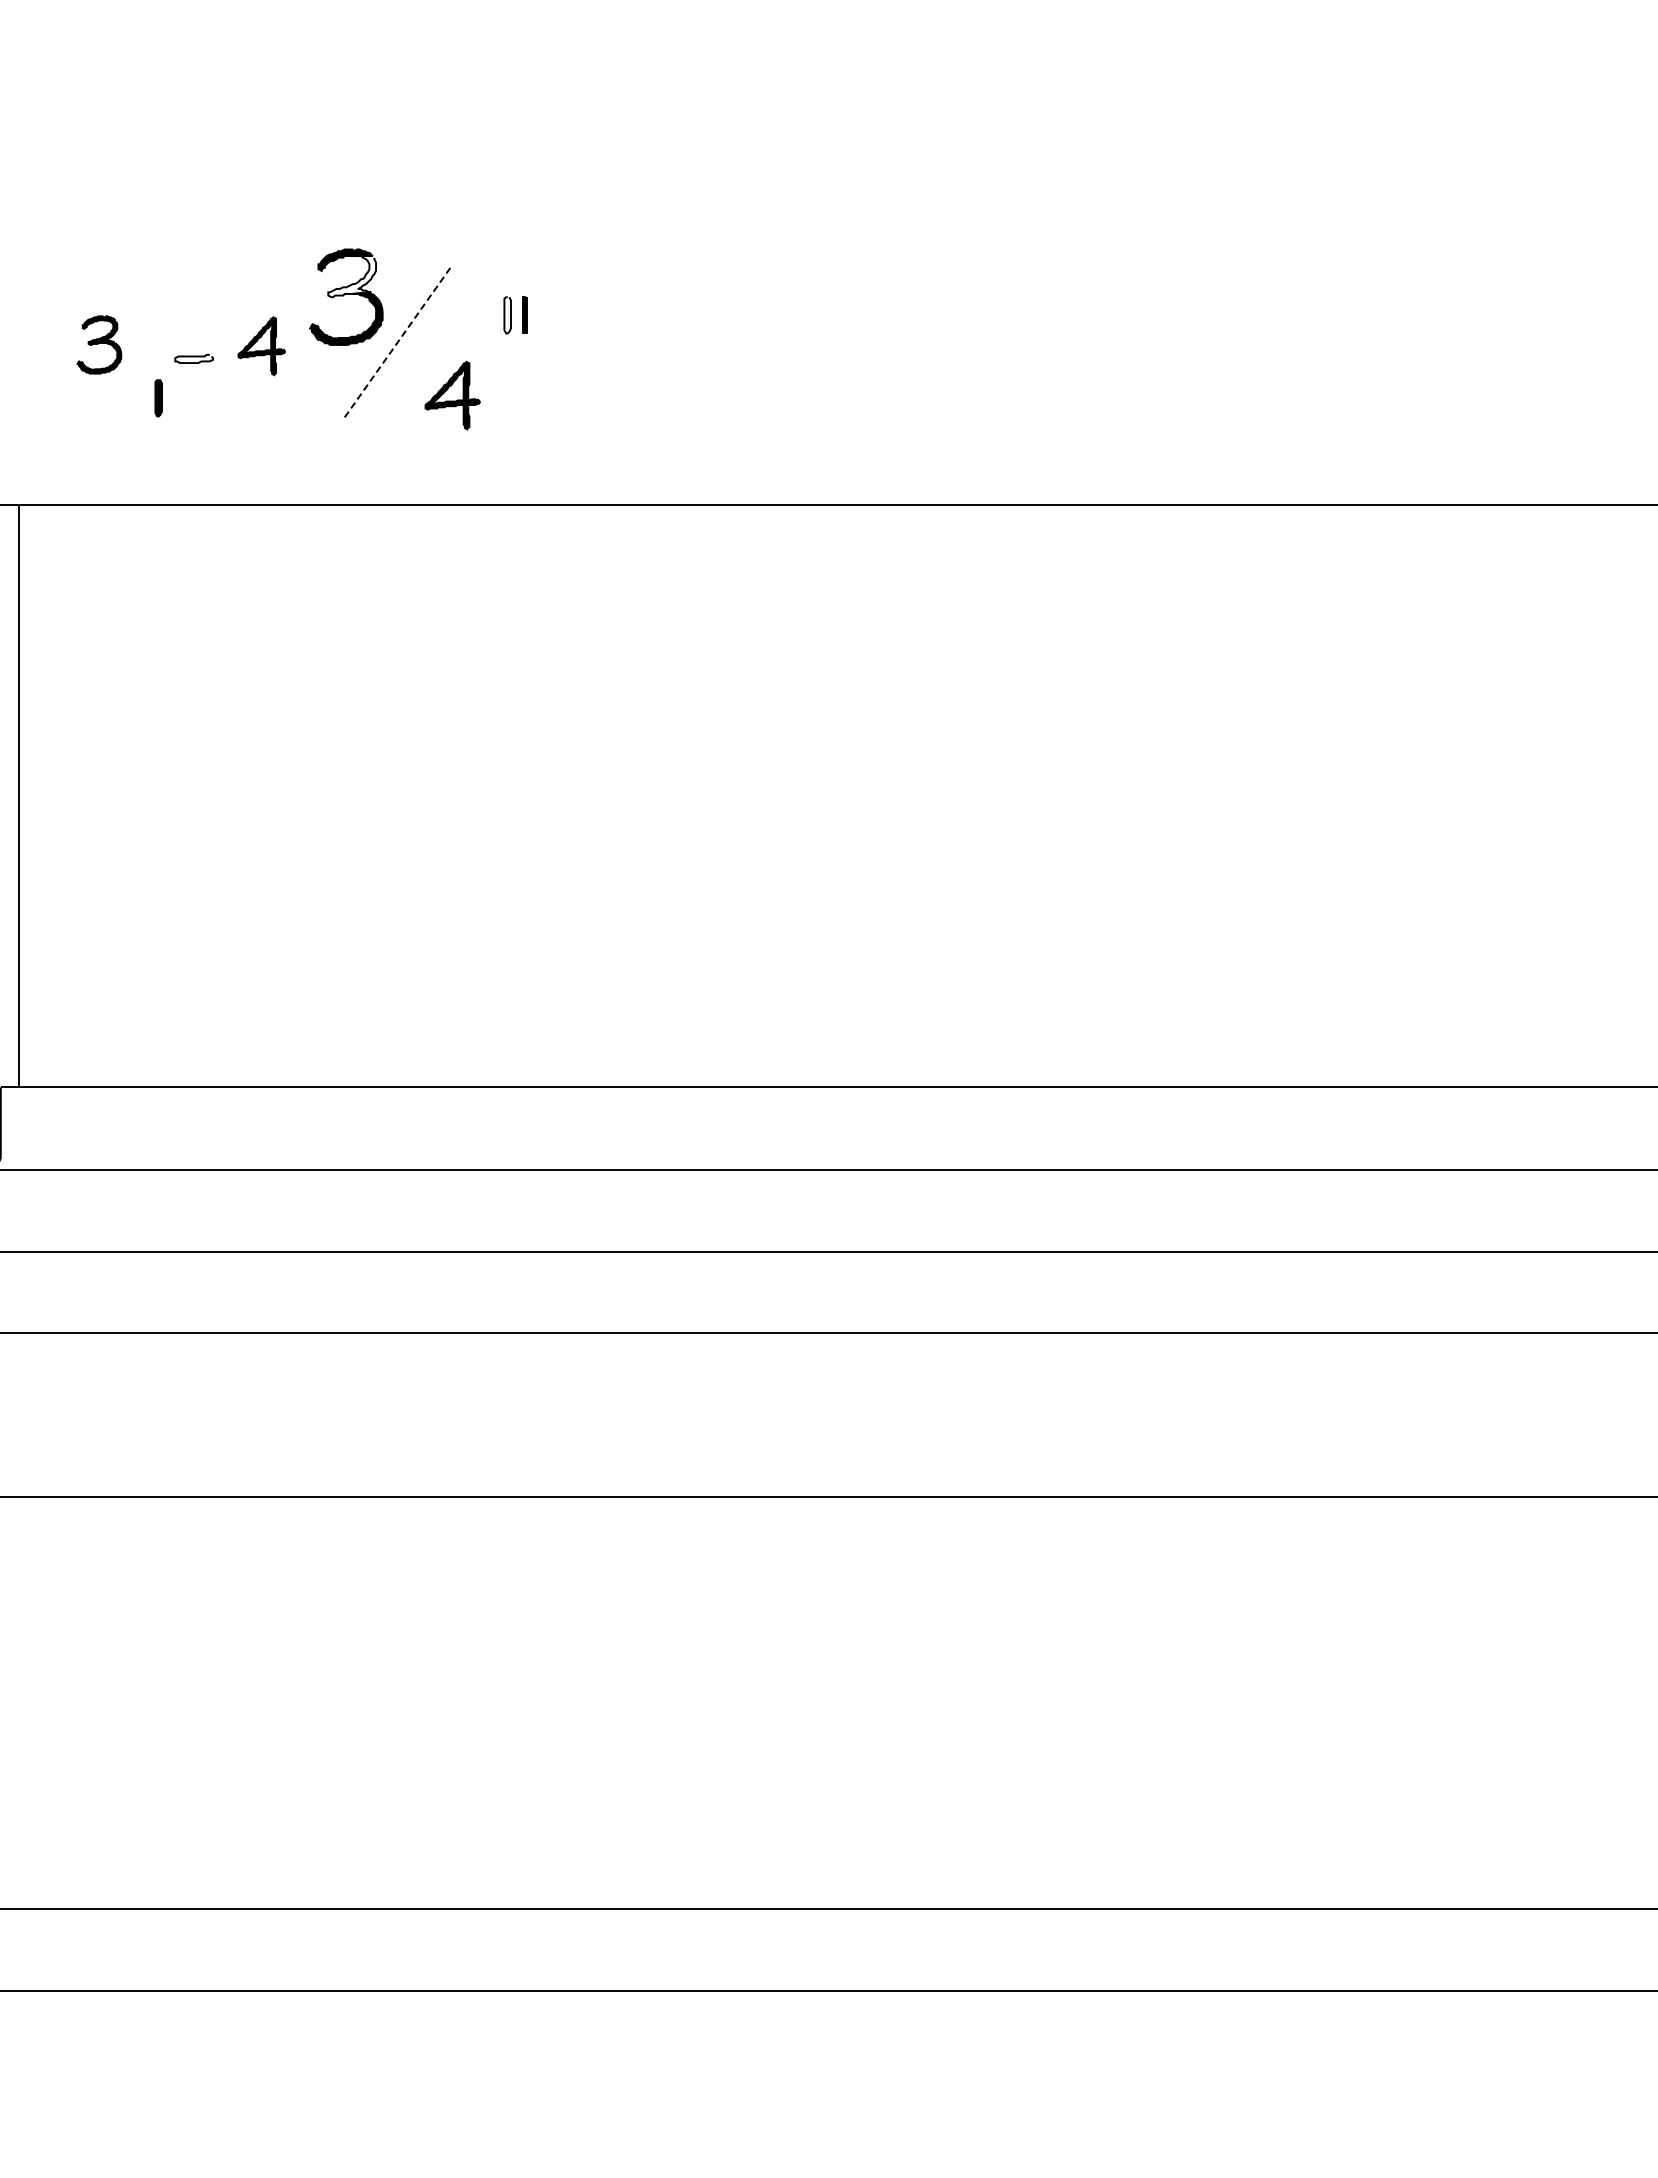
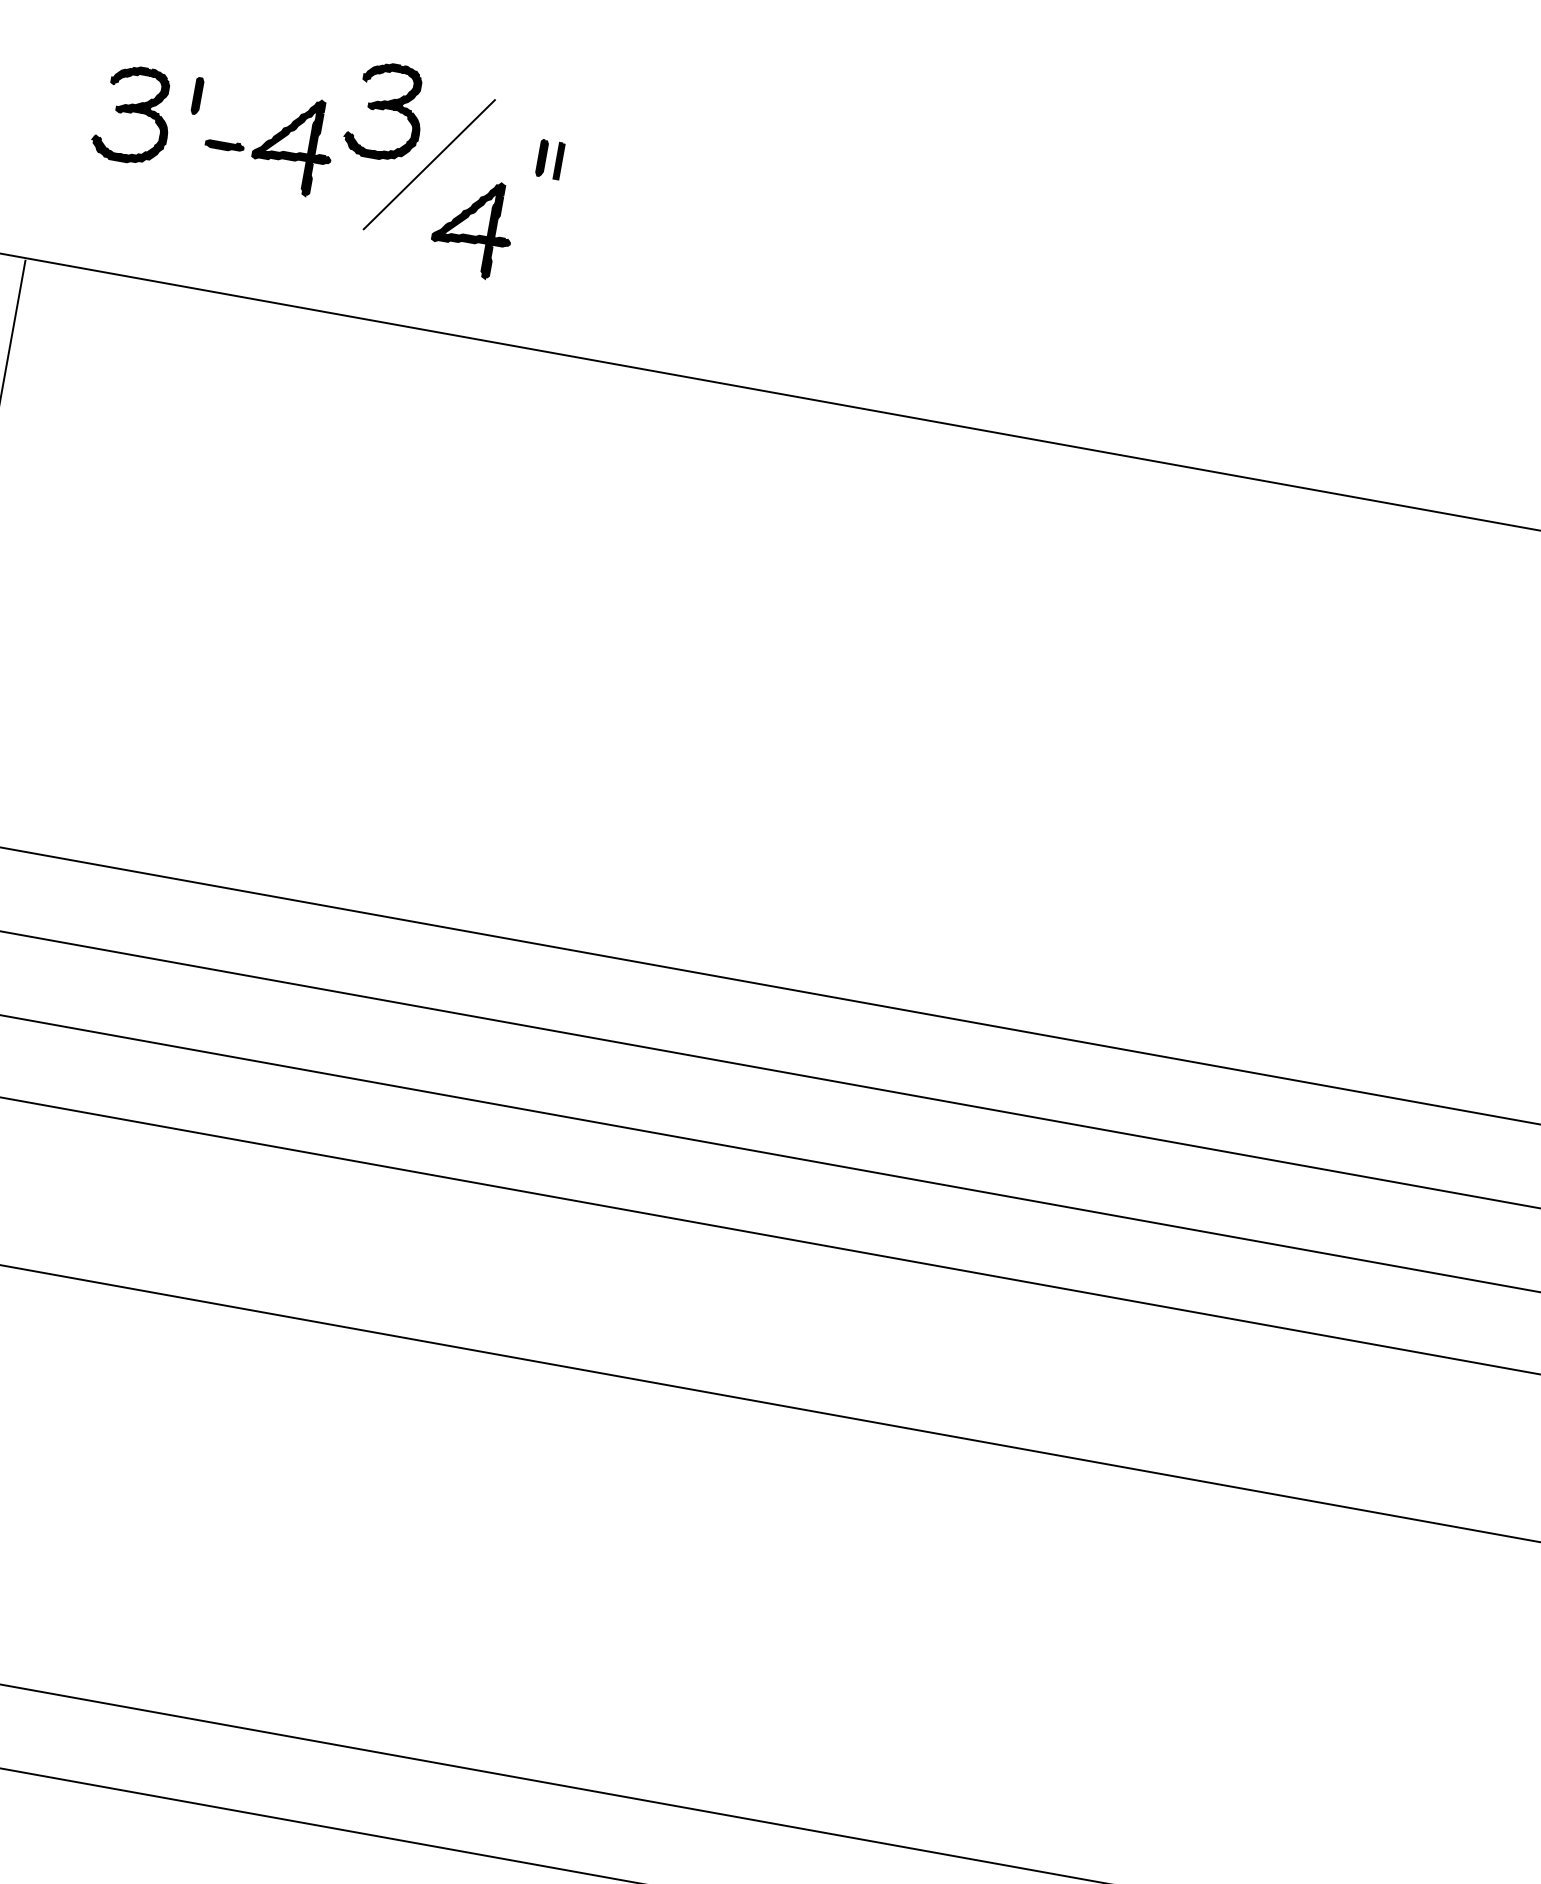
fill: (352, 276) -> (395, 92), added
fill: (507, 315) -> (541, 158), added
line: (398, 341) -> (429, 164), dashed -> solid
part: (99, 344) -> (133, 114), size x1.67
part: (261, 345) -> (293, 144), size x1.67
fill: (194, 358) -> (225, 145), added
part: (452, 395) -> (473, 227), size x1.43
part: (158, 398) -> (197, 96), moved

